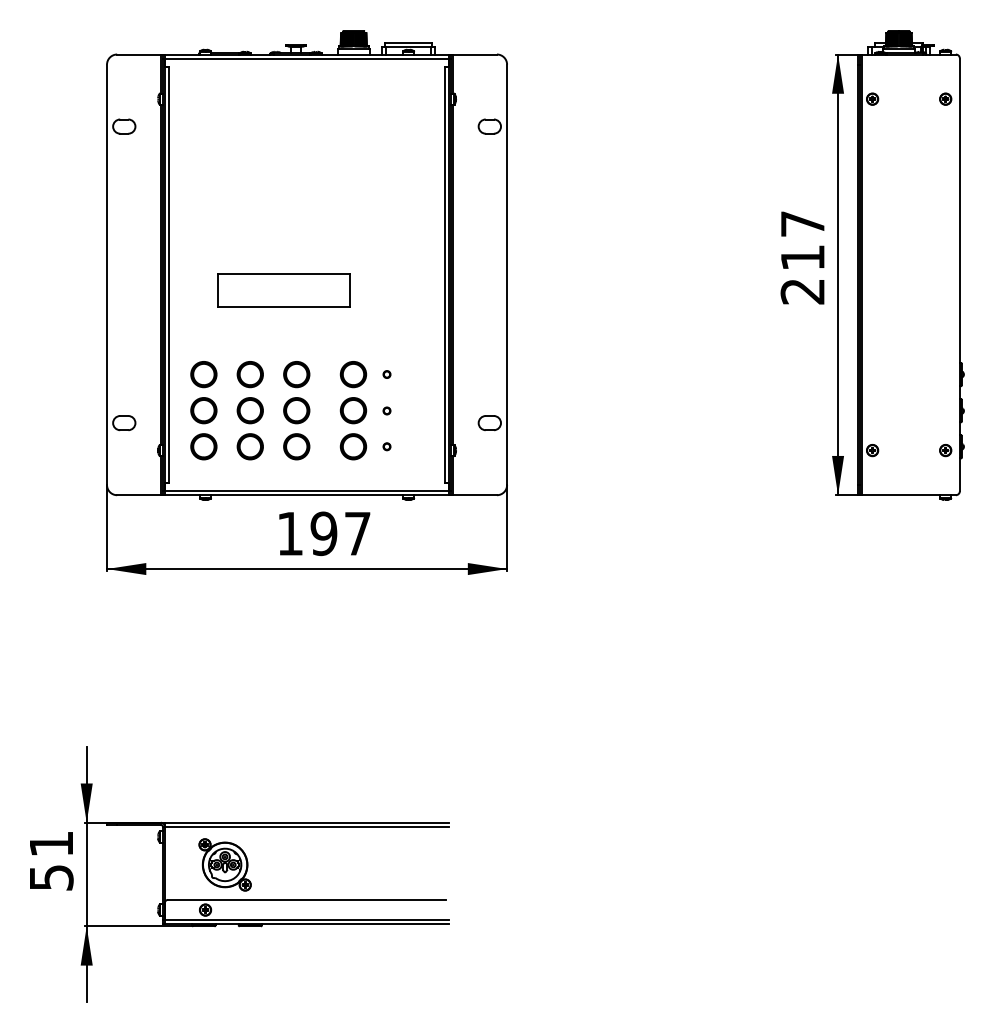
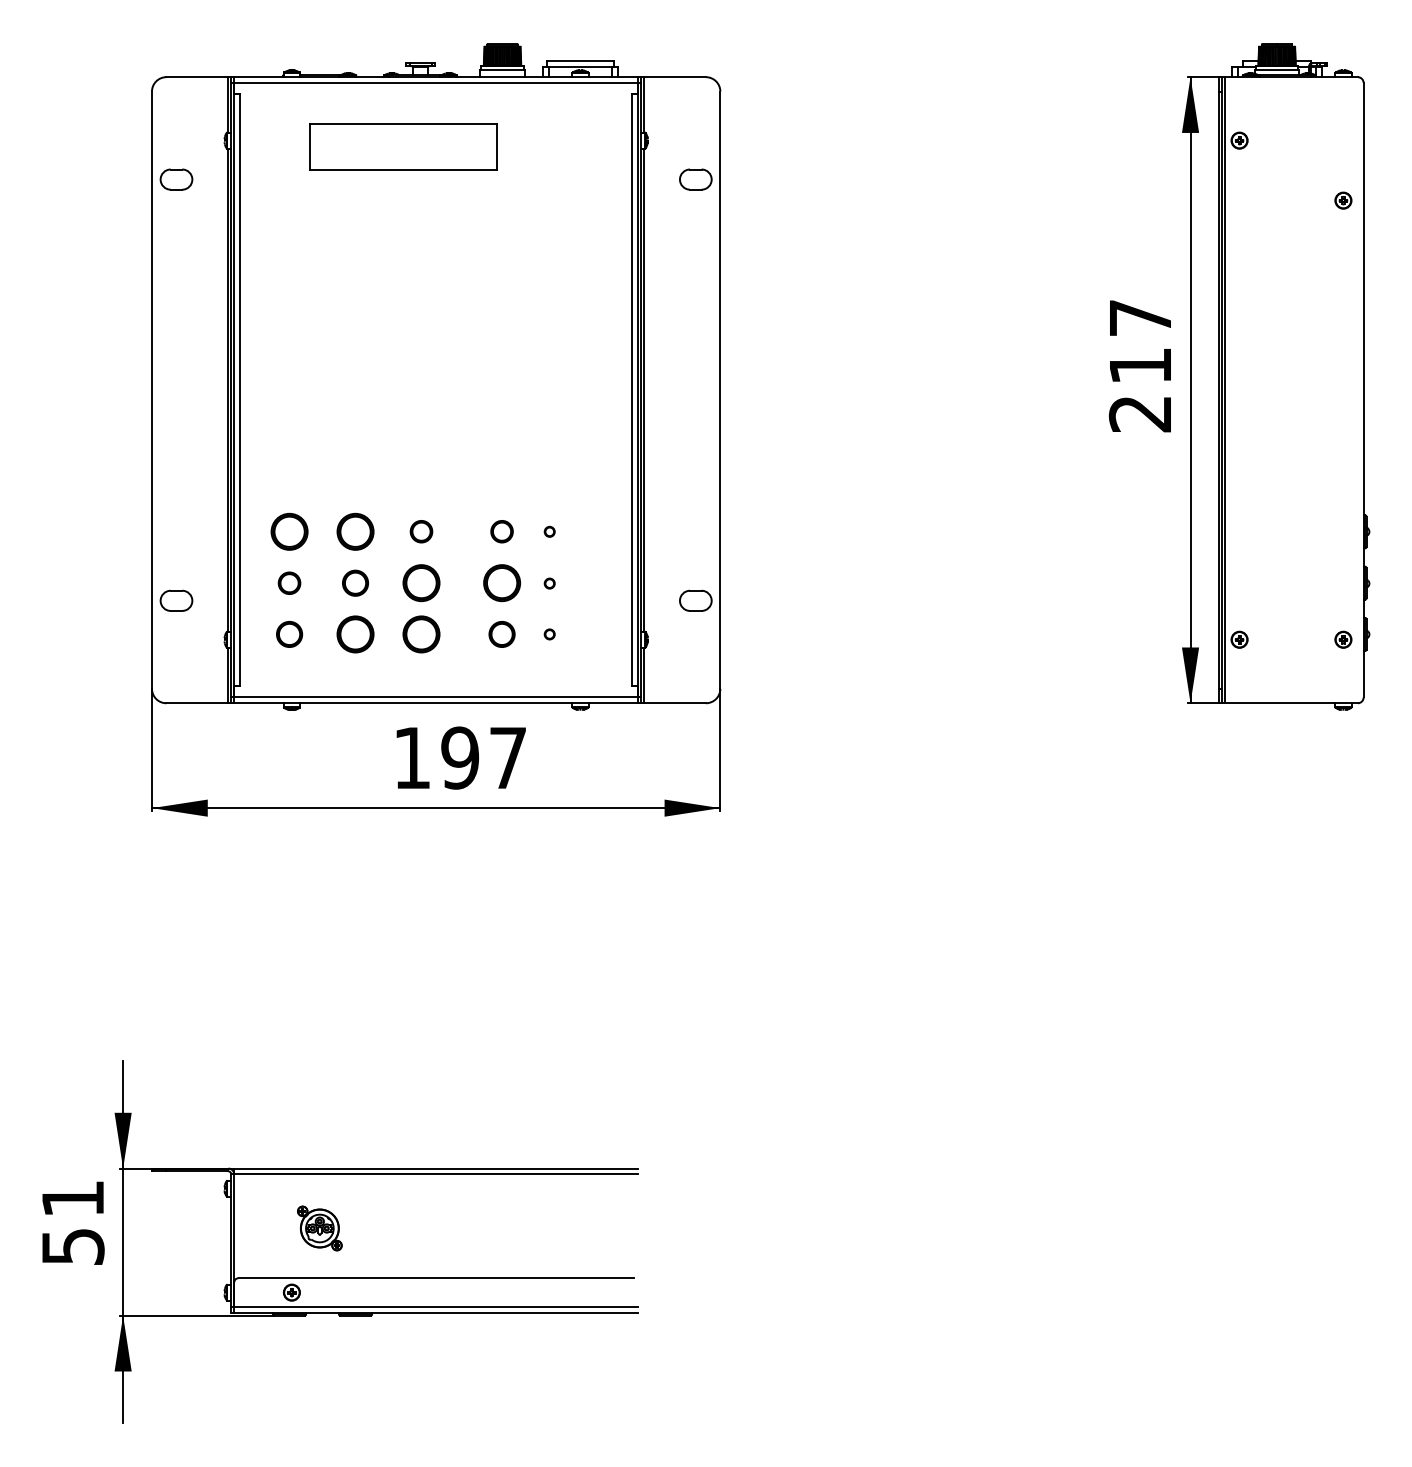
part: (945, 99) -> (1343, 200), moved
part: (284, 289) -> (403, 146), moved
part: (296, 374) -> (421, 531), size x0.6
part: (353, 374) -> (501, 531), size x0.6
part: (203, 410) -> (289, 583), size x0.6
part: (250, 410) -> (355, 583), size x0.7
part: (203, 446) -> (289, 634), size x0.7
part: (353, 446) -> (501, 634), size x0.7
part: (224, 864) -> (319, 1228), size x0.6

